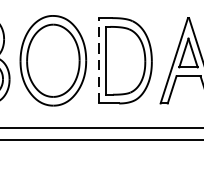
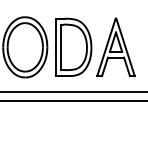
line: (99, 60) -> (56, 47), dashed -> solid

